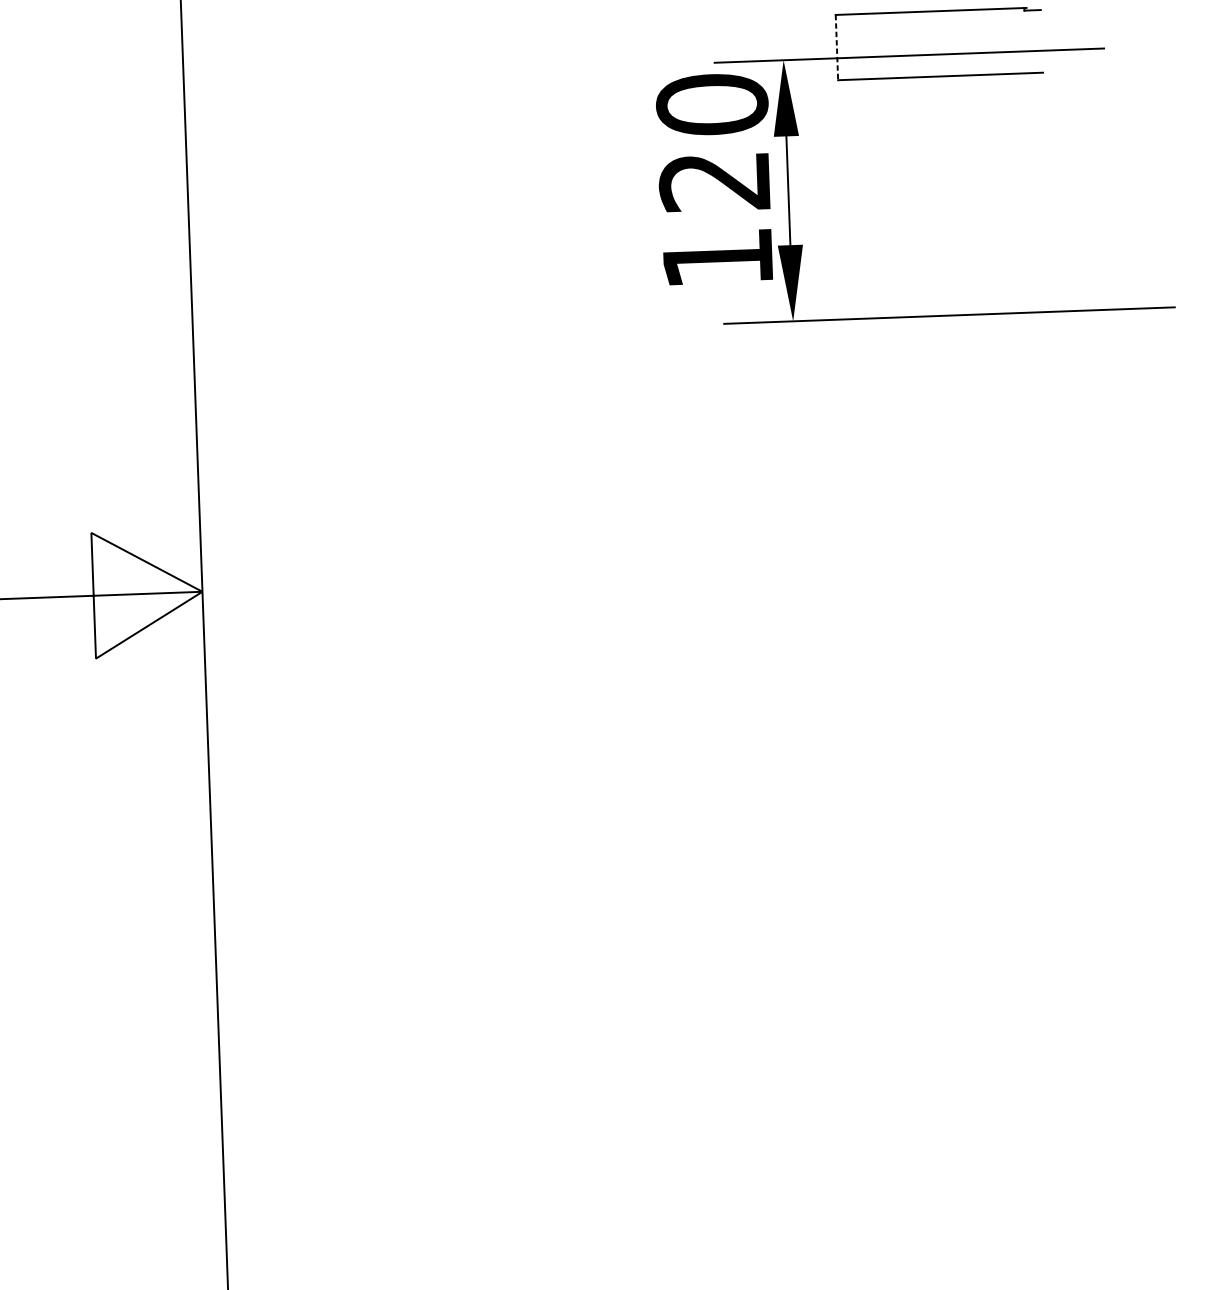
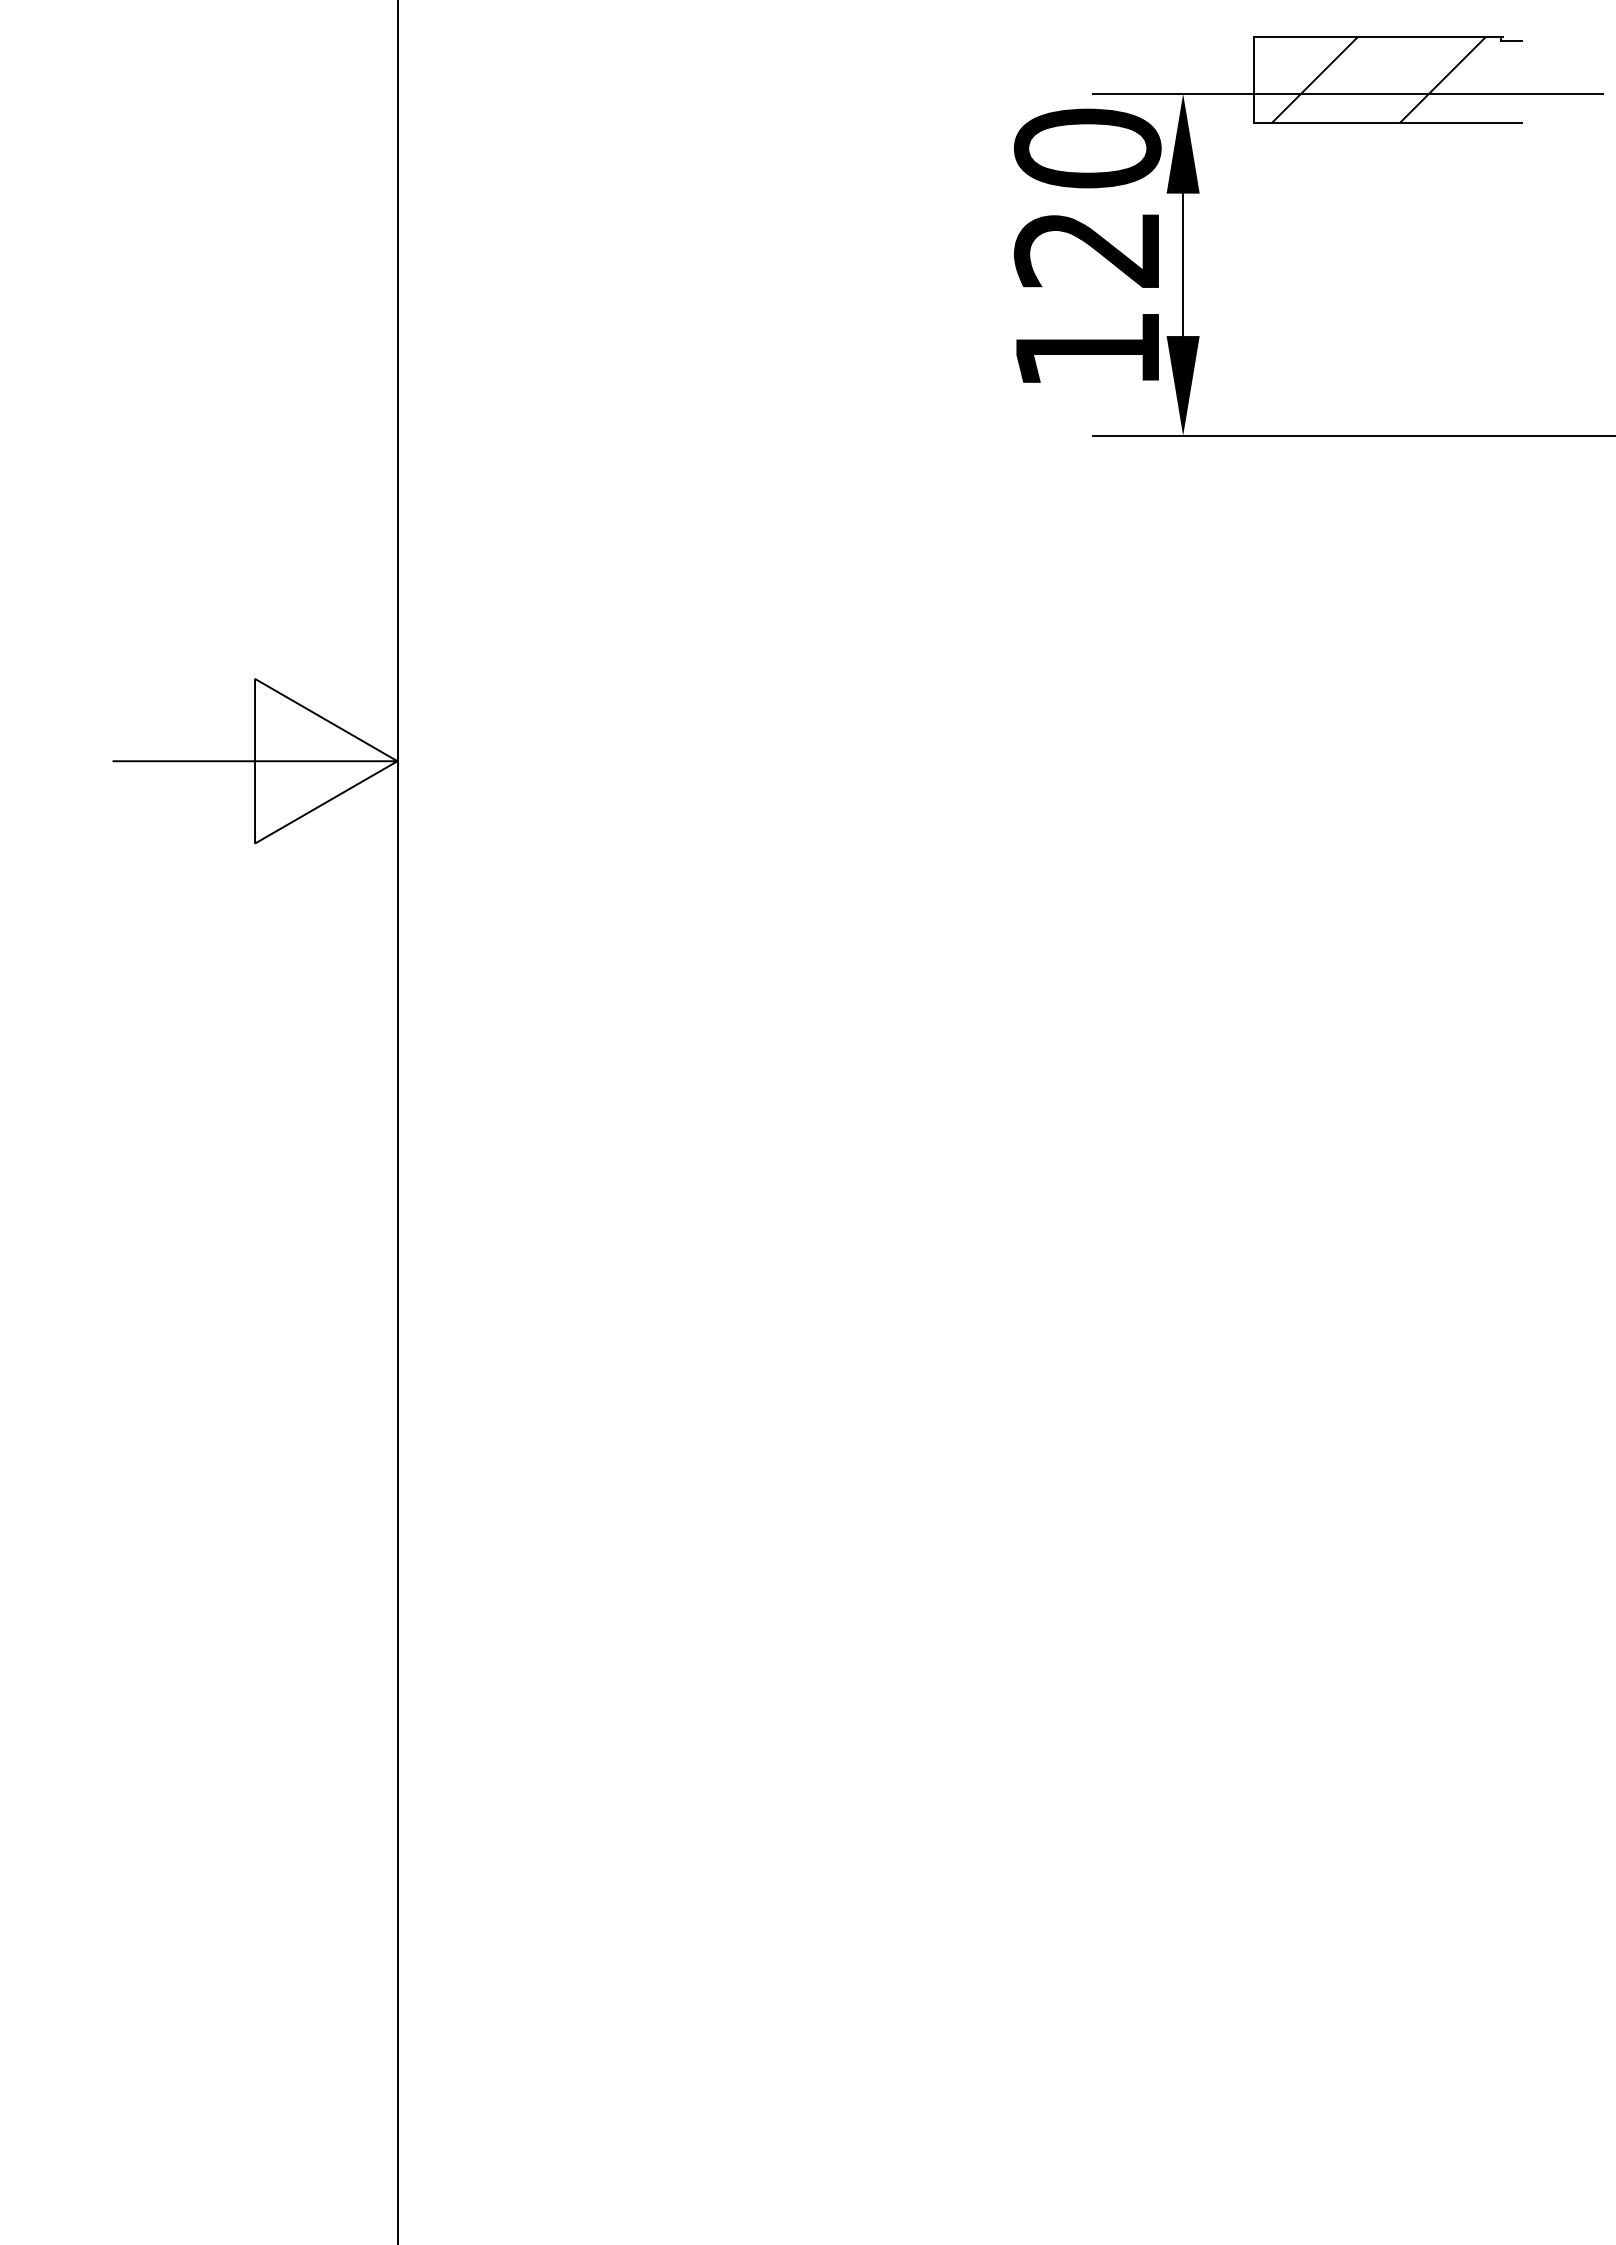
hatch: (932, 43) -> (1378, 79), added
line: (836, 47) -> (1253, 79), dashed -> solid

